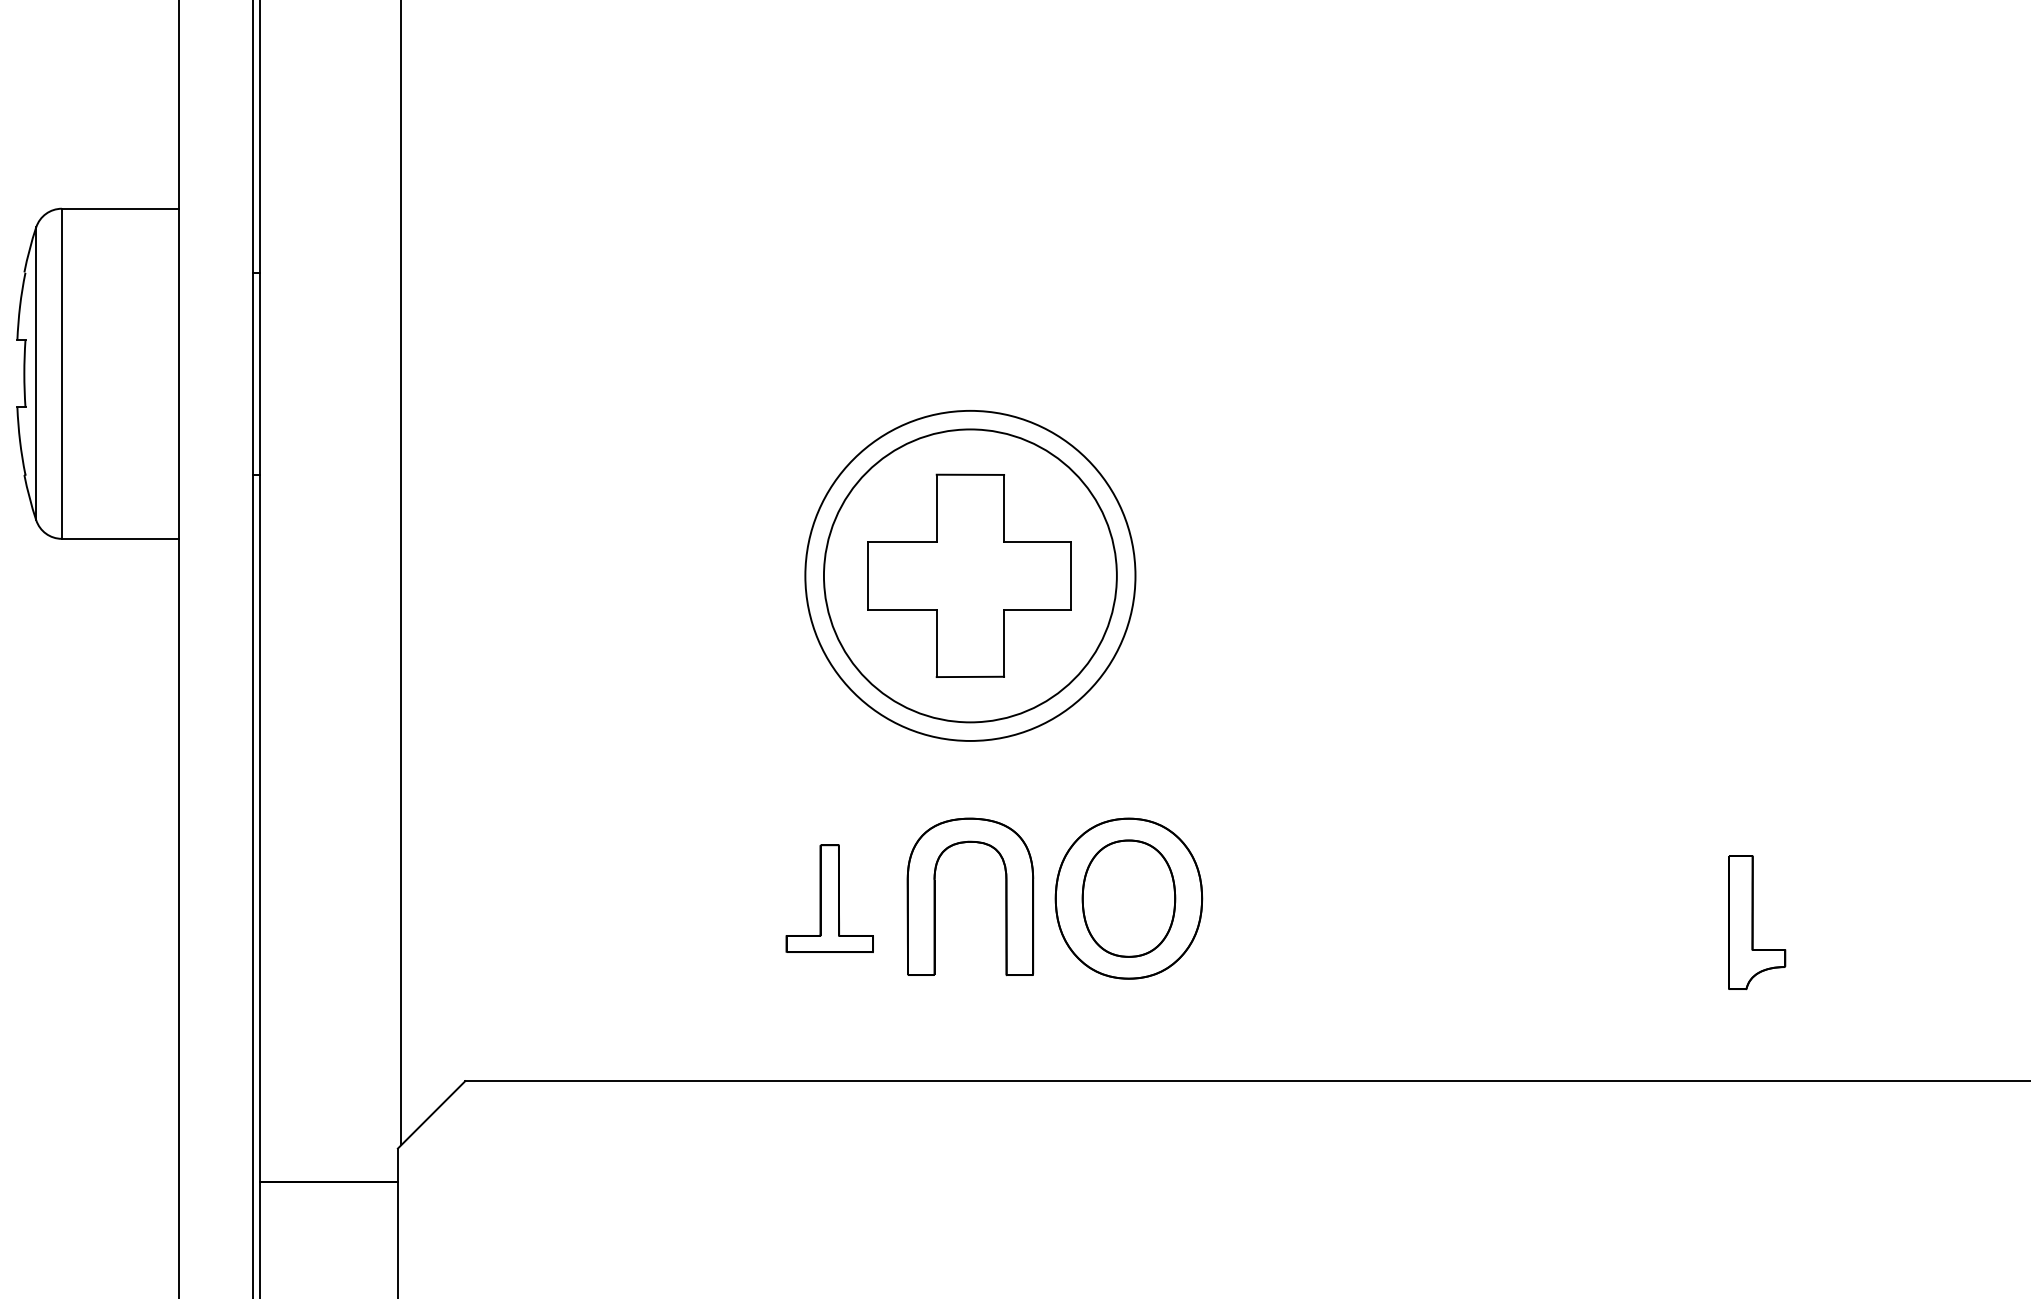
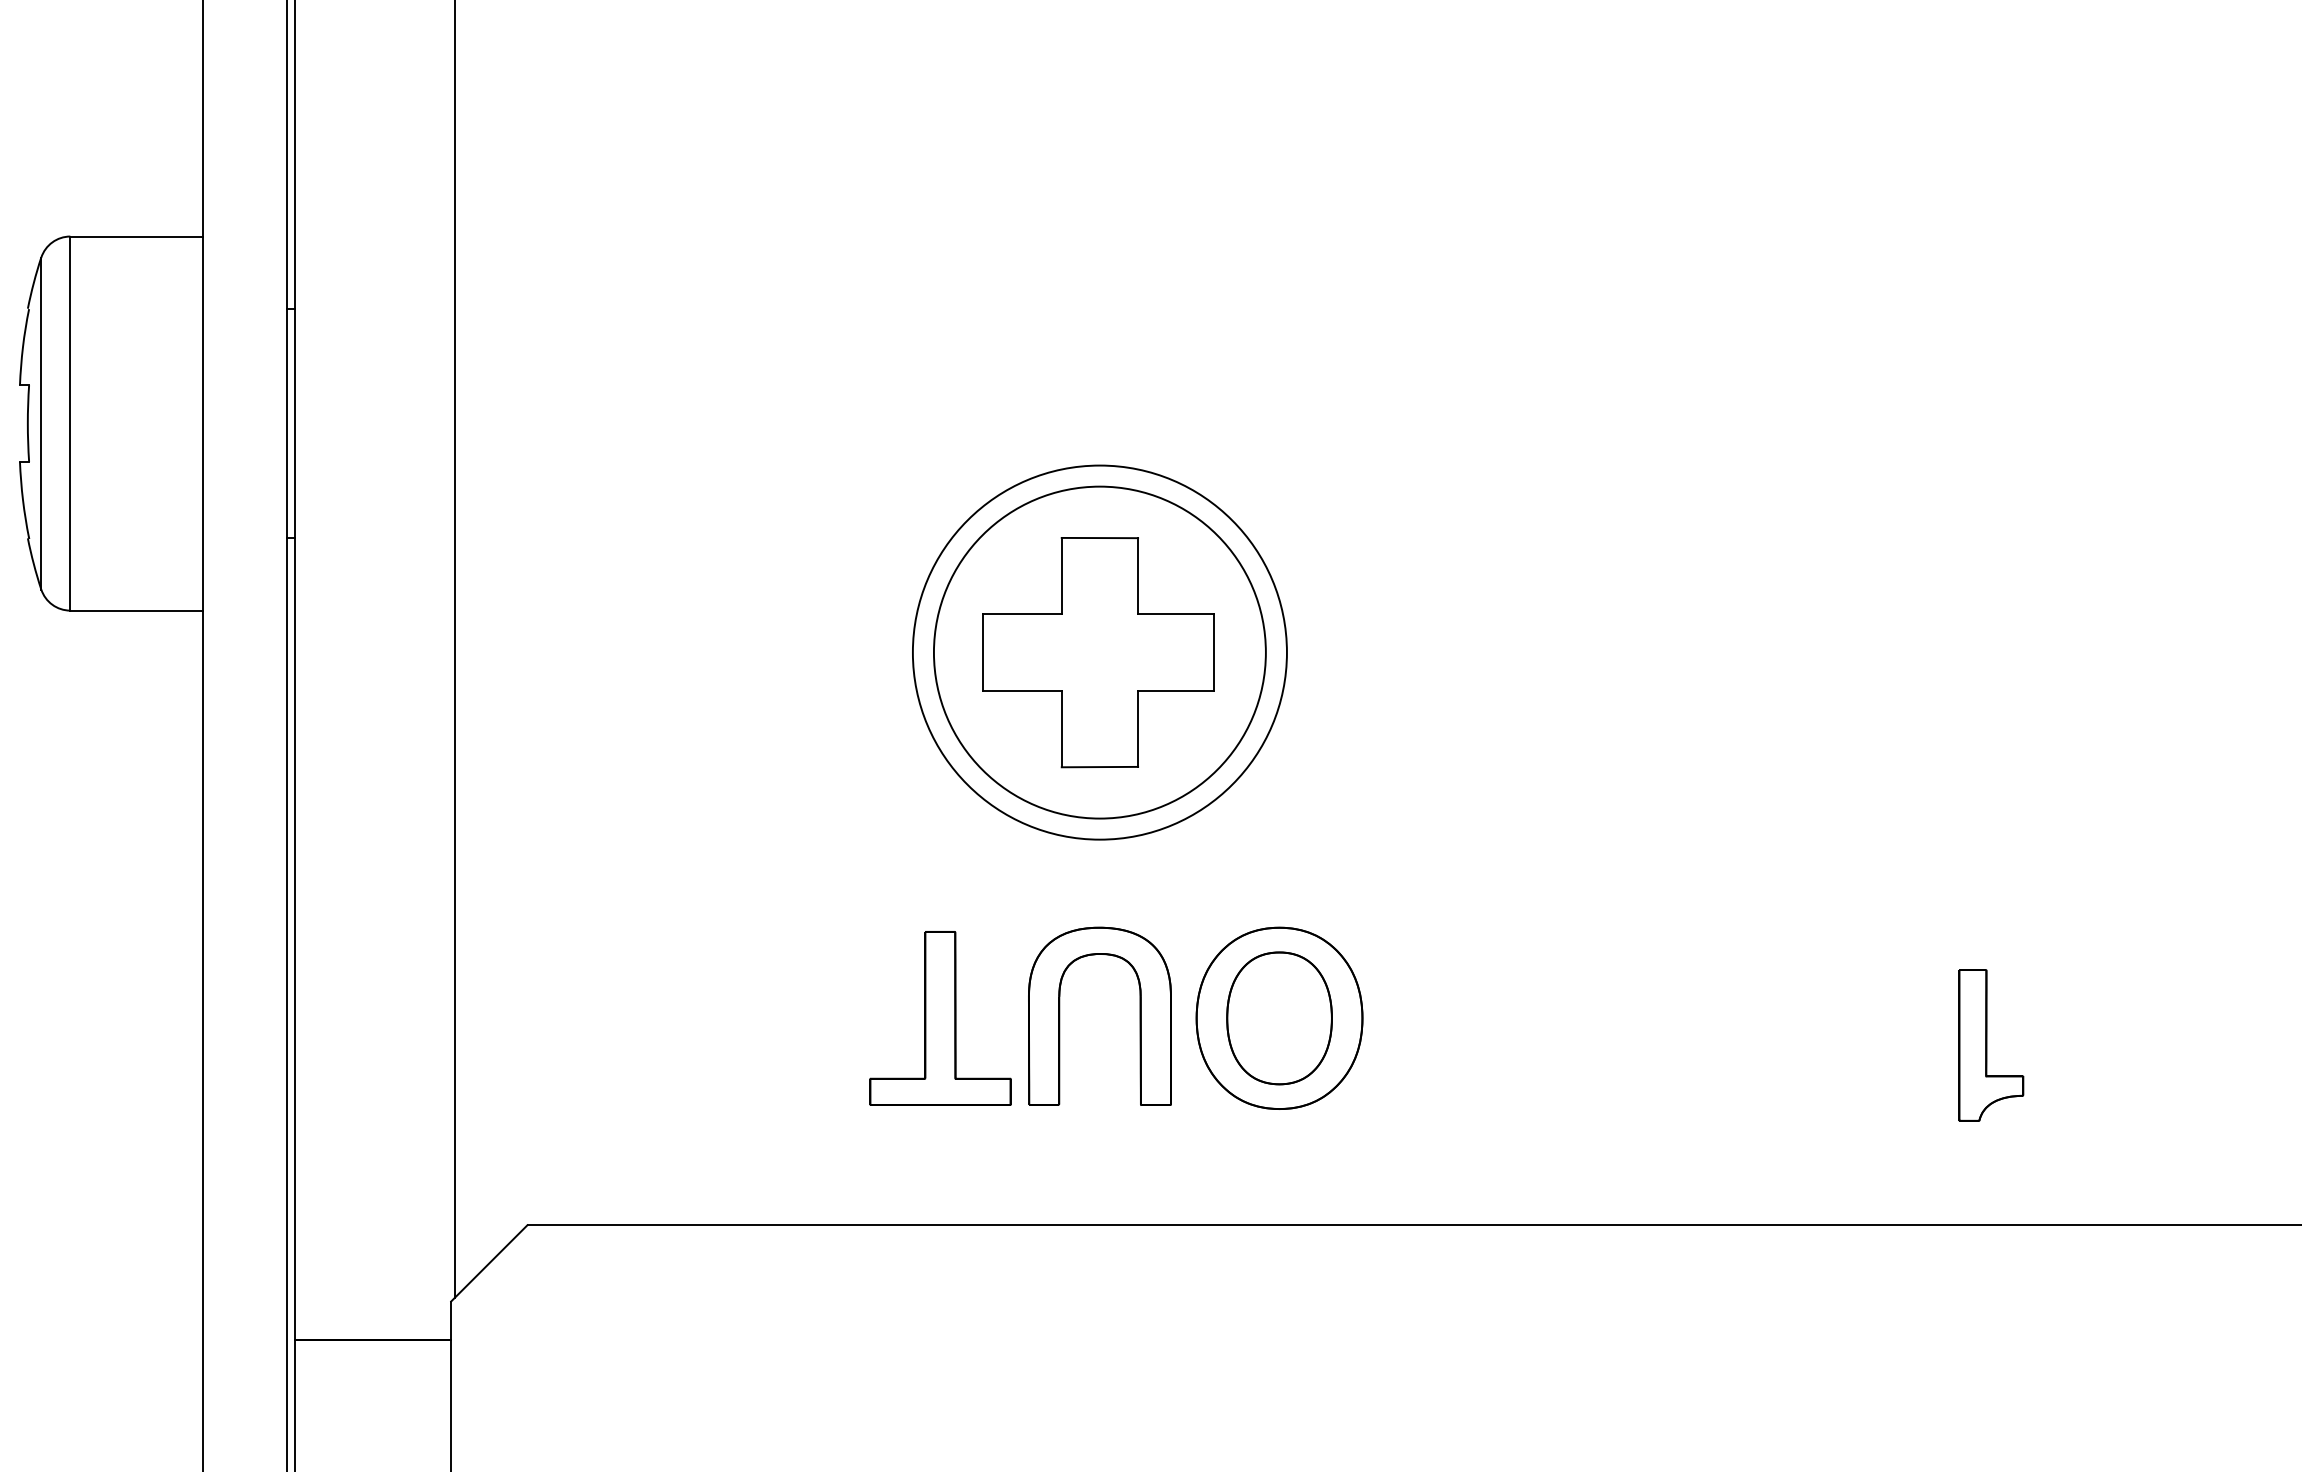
part: (829, 898) -> (940, 1018), size x1.43

